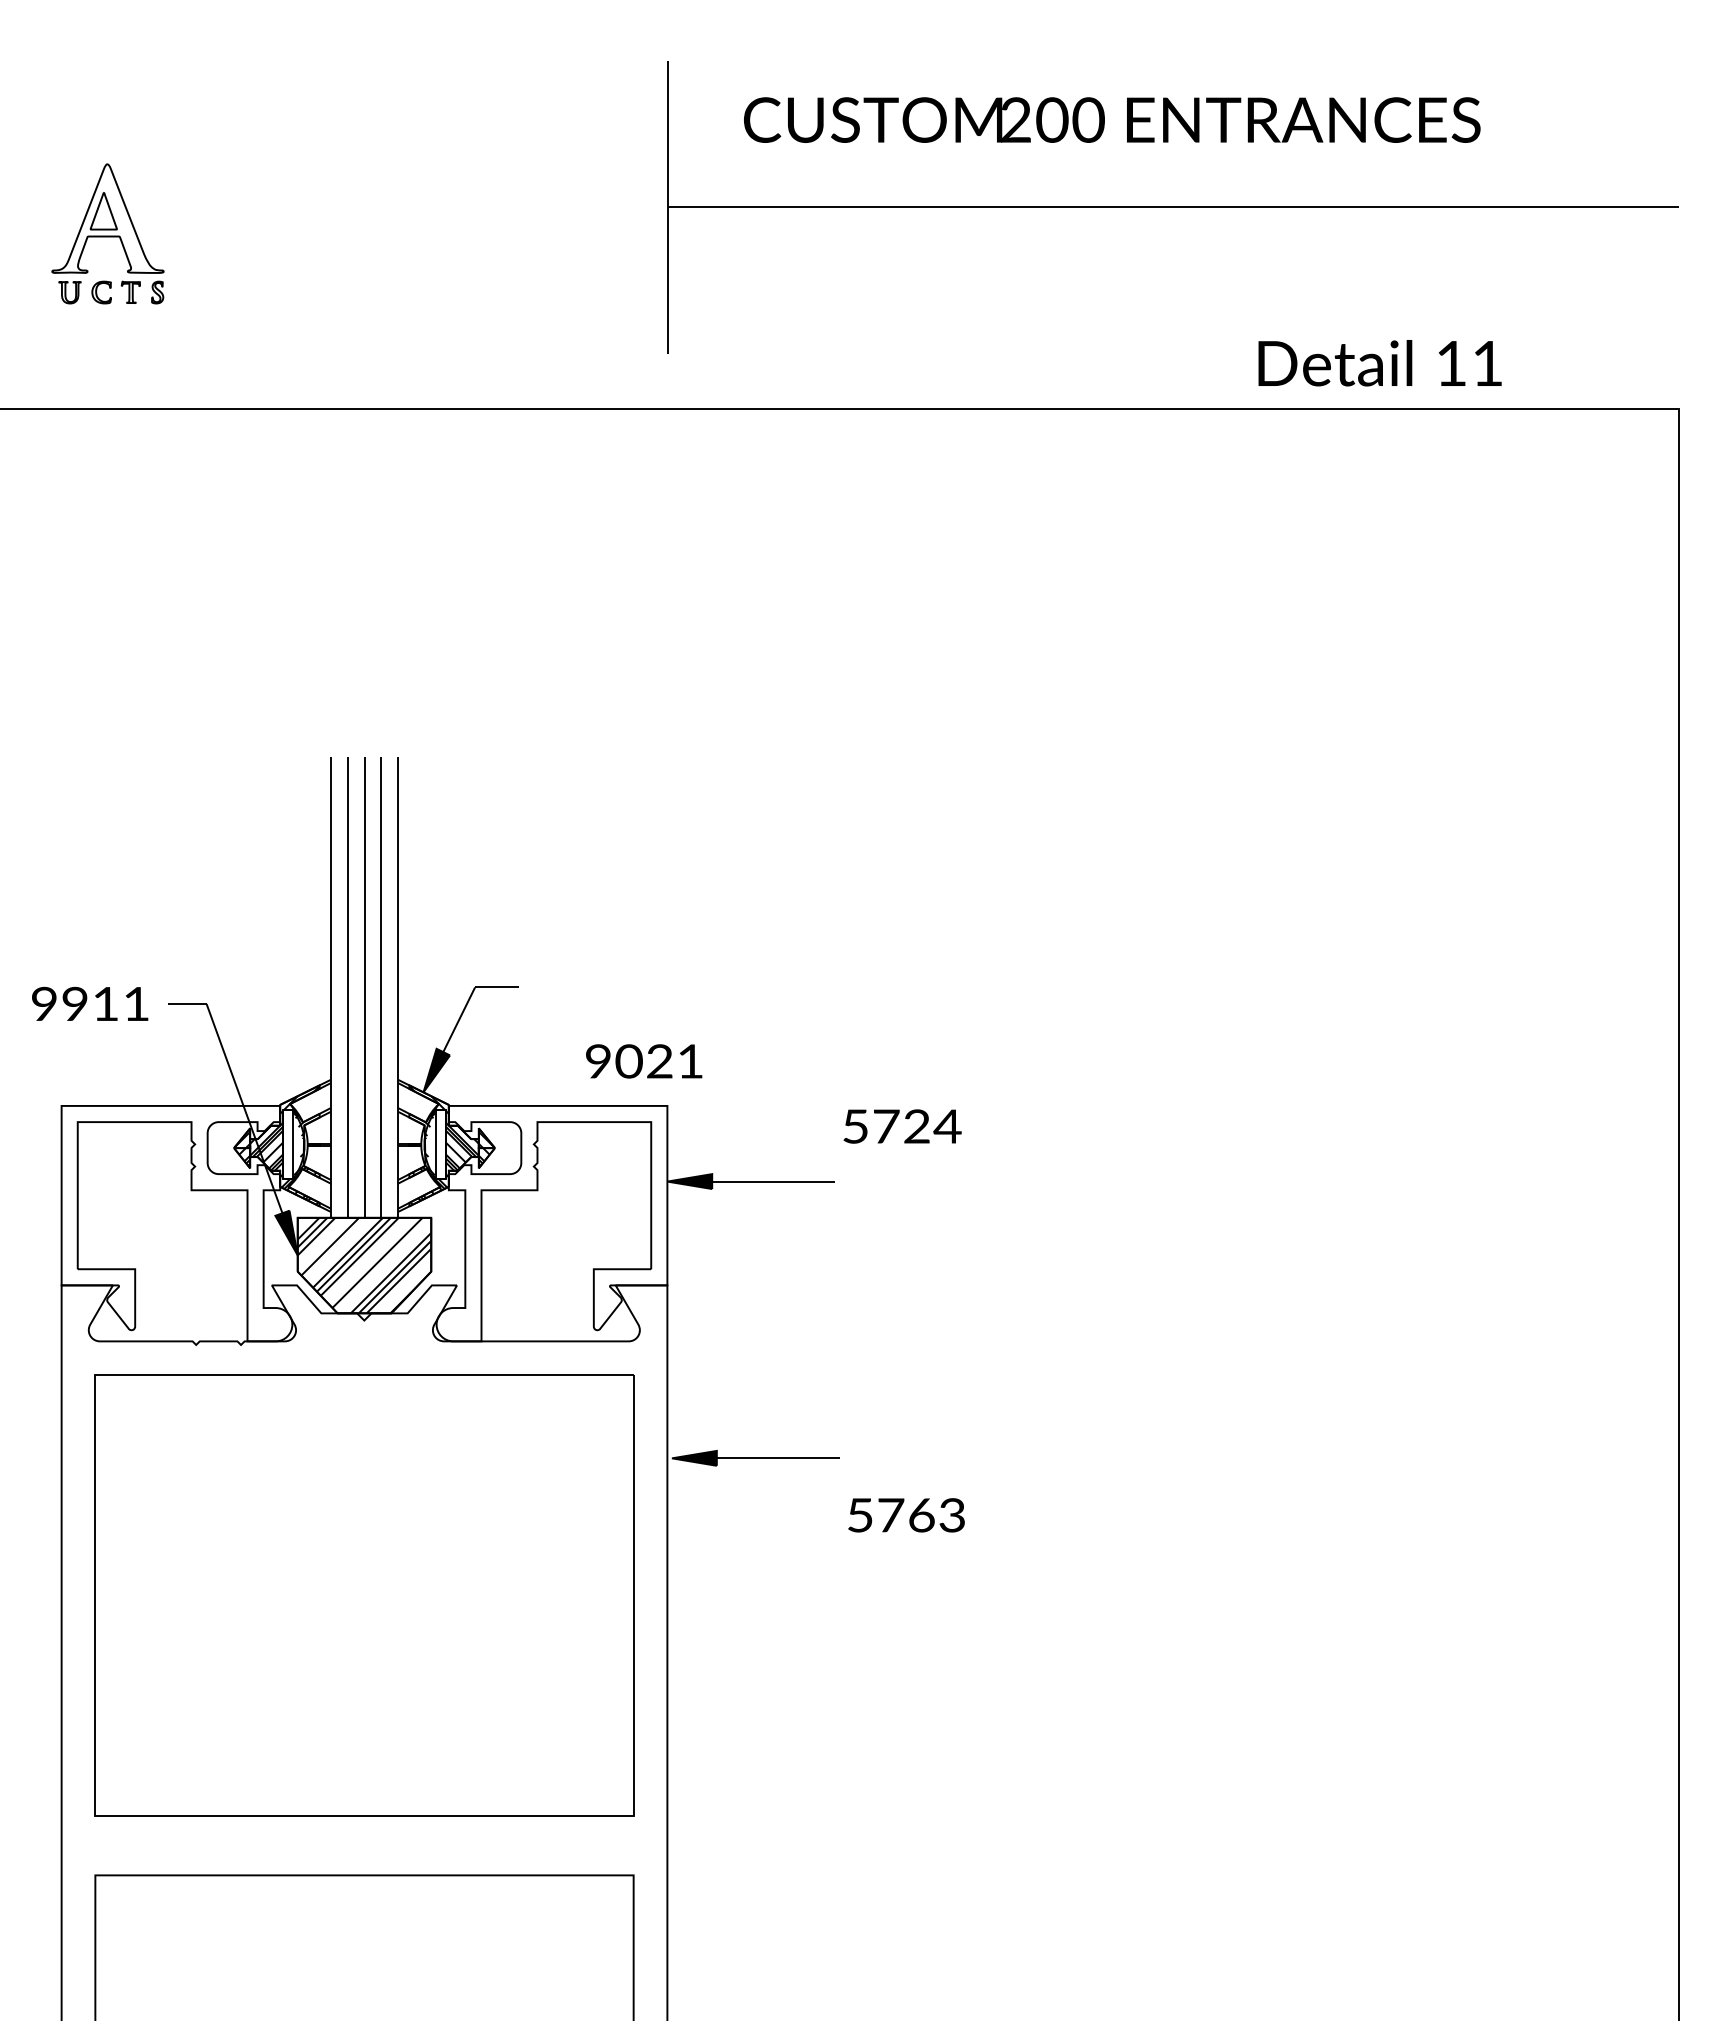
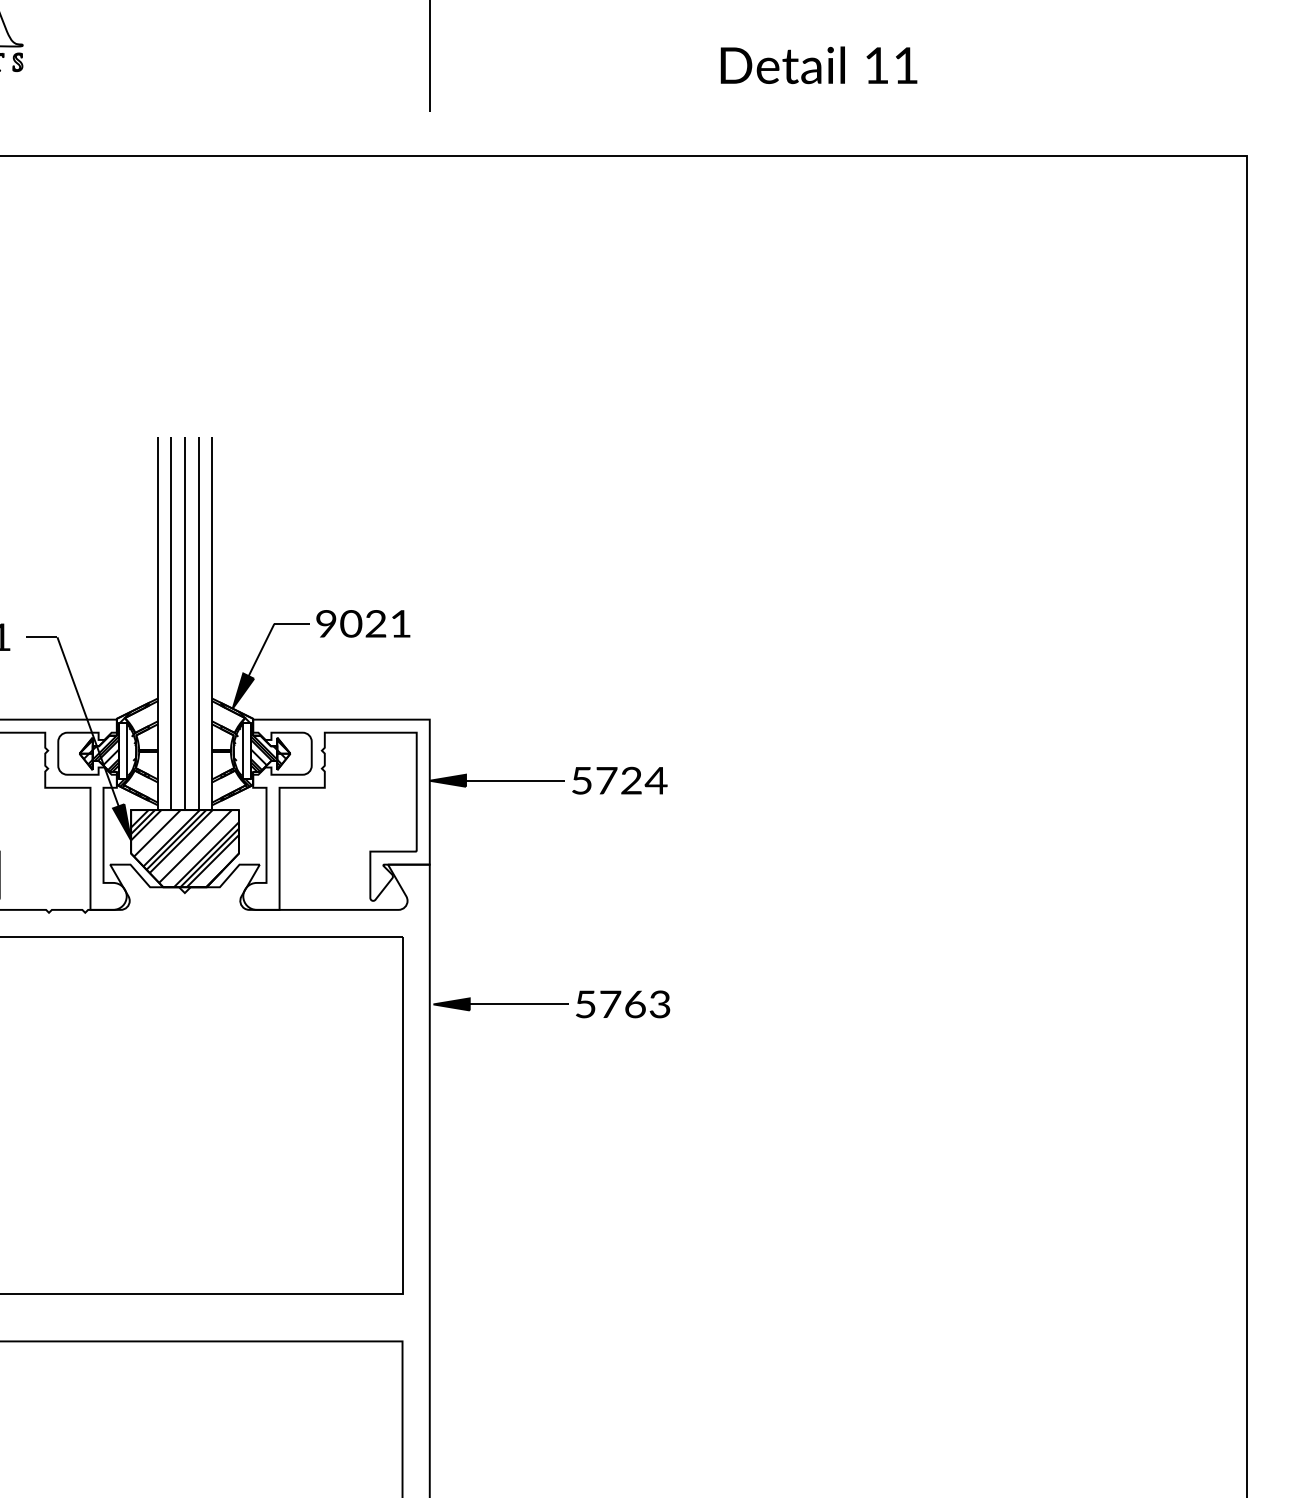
text: (1379, 363) -> (818, 65), moved
text: (644, 1061) -> (363, 623), moved
text: (902, 1126) -> (619, 780), moved
text: (906, 1515) -> (623, 1004), moved

